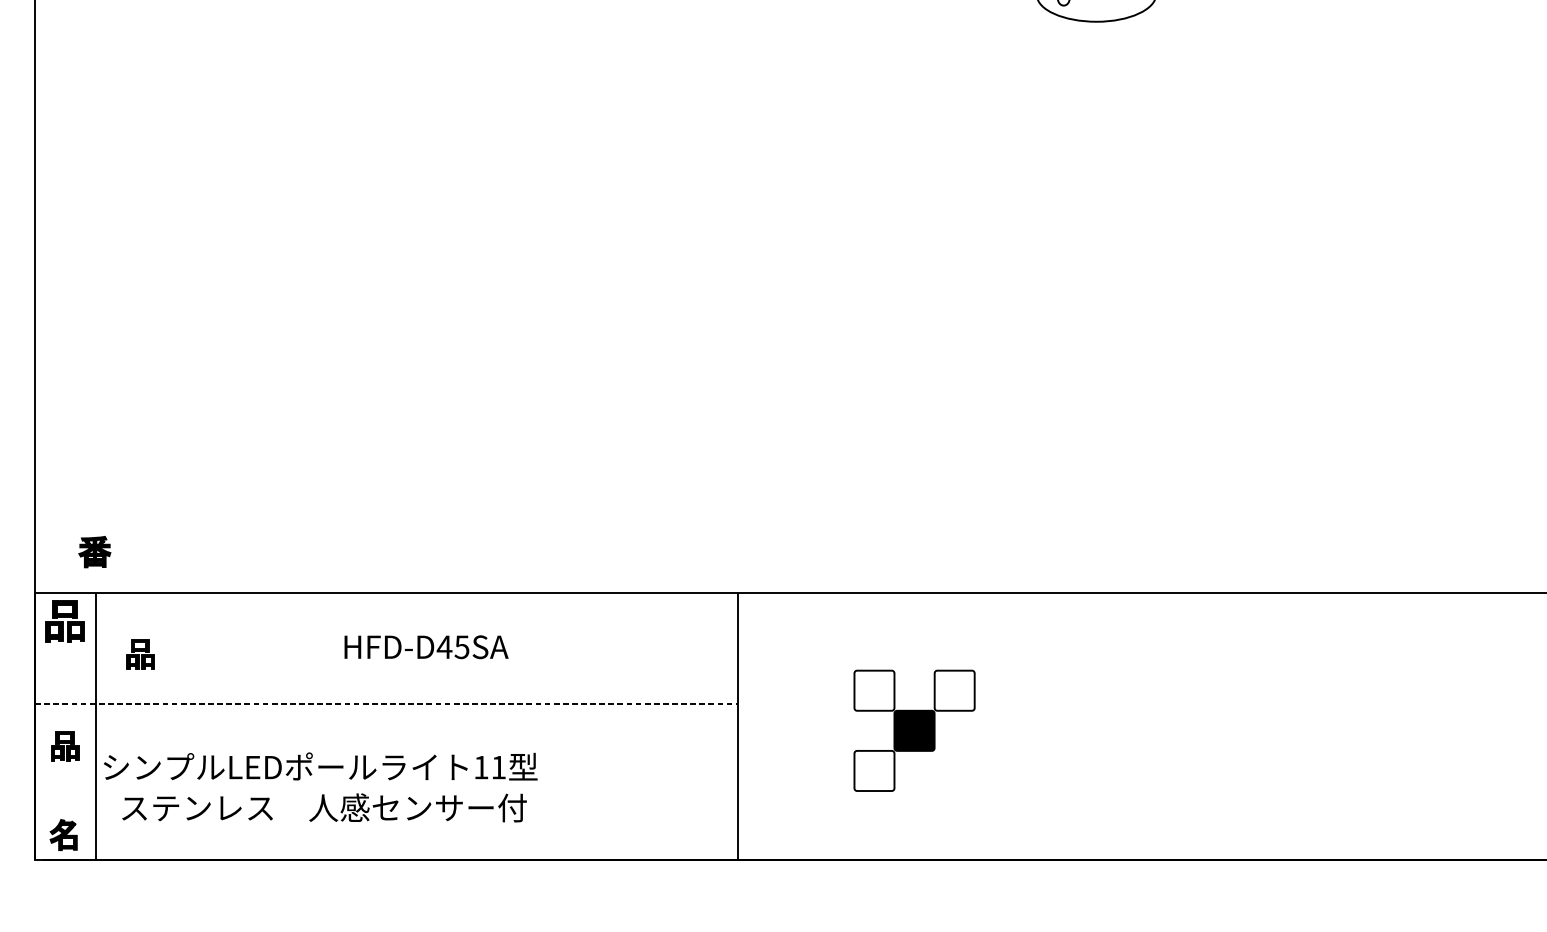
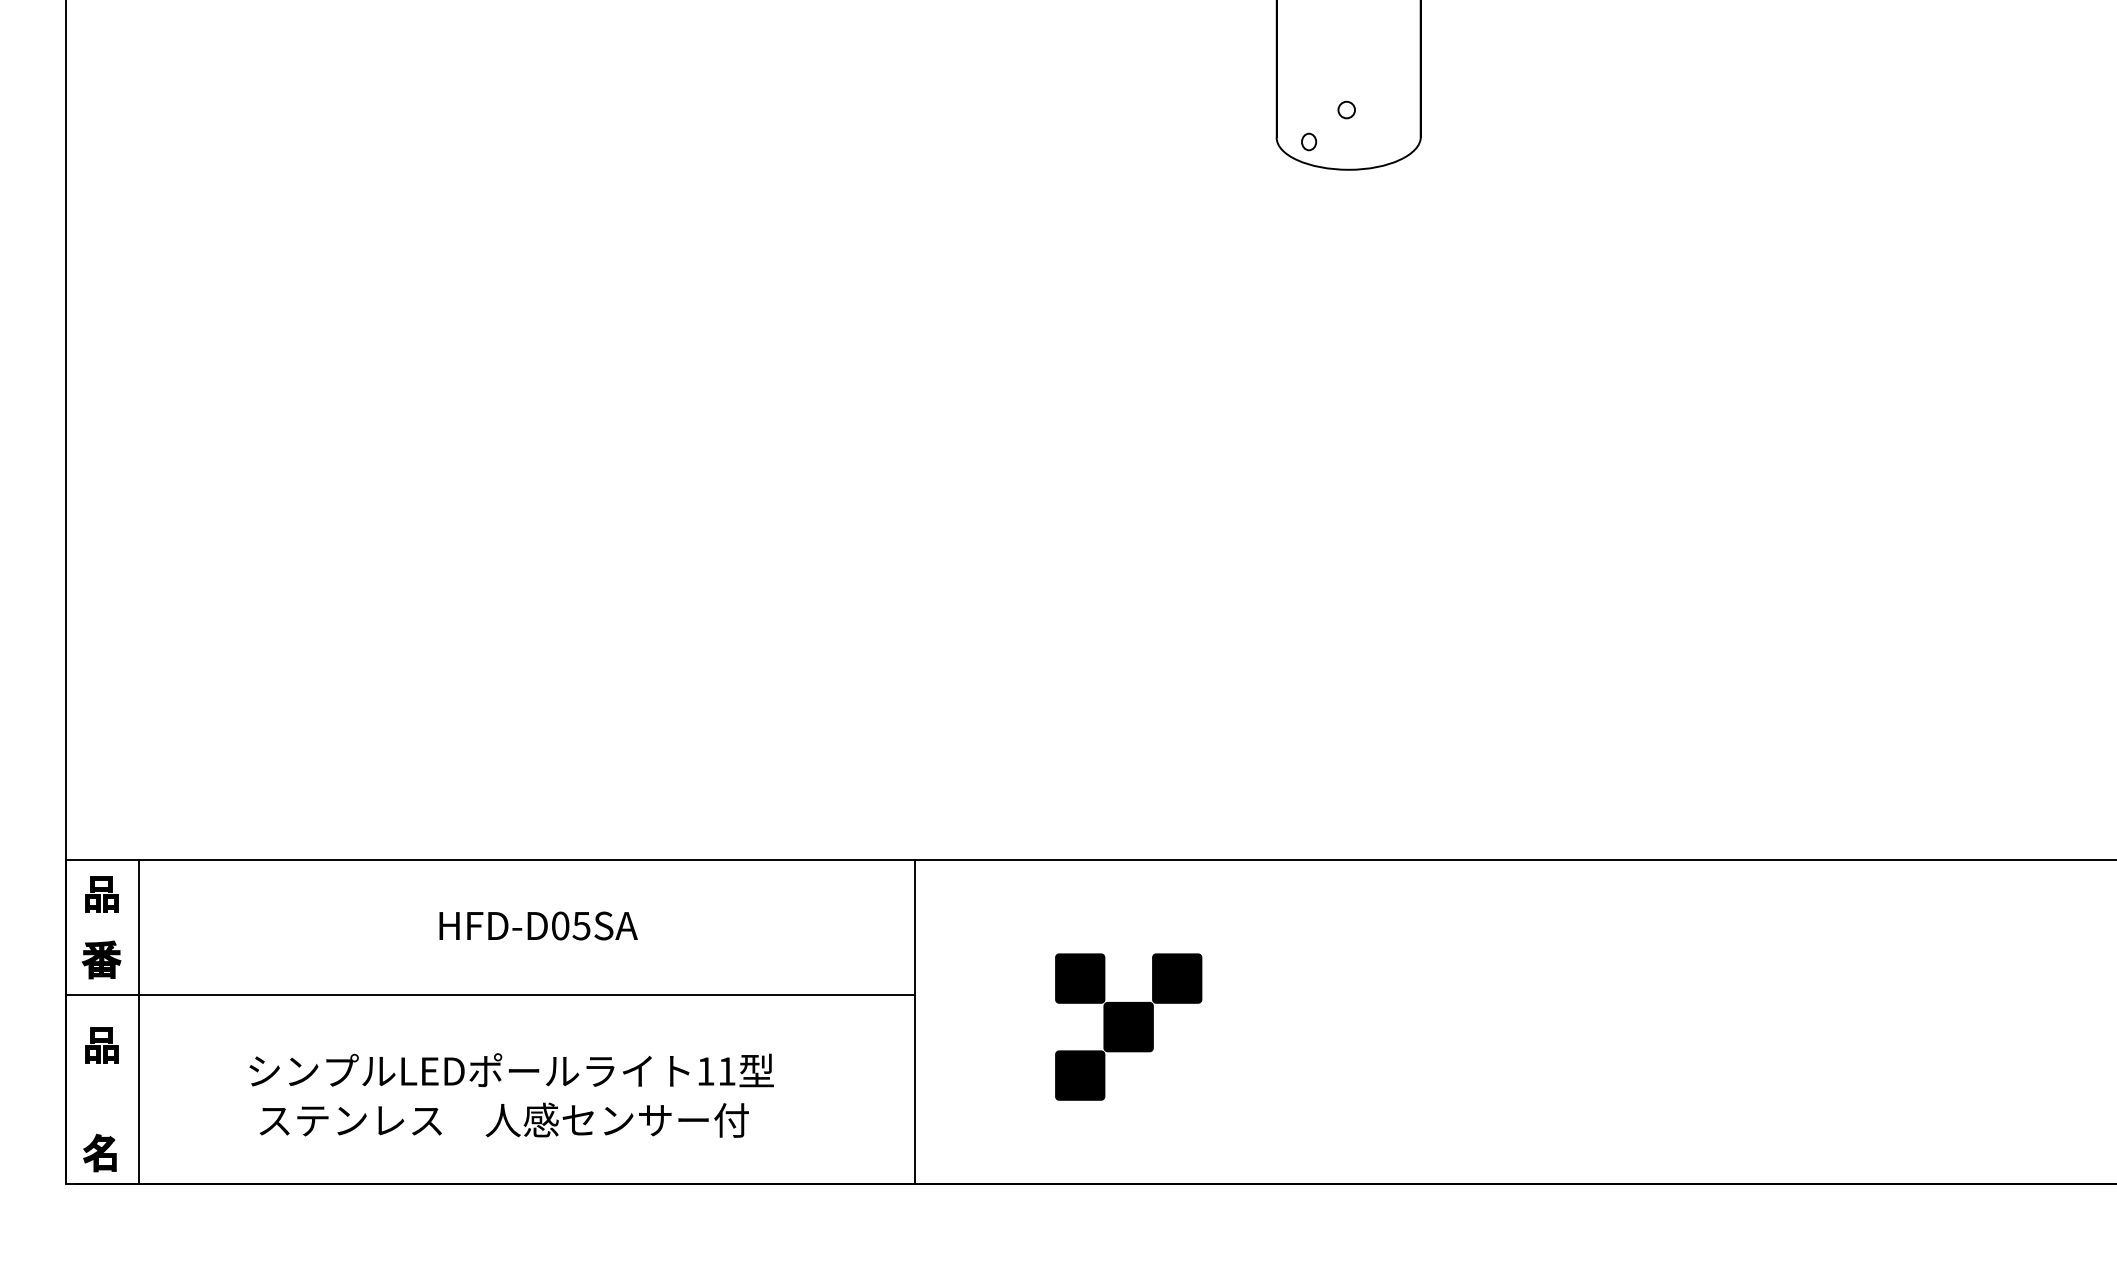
part: (94, 551) -> (101, 959), moved
part: (64, 621) -> (101, 894), size x0.71
text: (443, 646) -> (559, 925), HFD-D45SA -> HFD-D05SA
part: (140, 654) -> (192, 934), removed
fill: (874, 690) -> (1080, 978), added
fill: (954, 690) -> (1177, 978), added
line: (386, 704) -> (490, 995), dashed -> solid
text: (320, 766) -> (511, 1070), moved
fill: (874, 770) -> (1080, 1075), added
text: (323, 807) -> (503, 1119), moved

